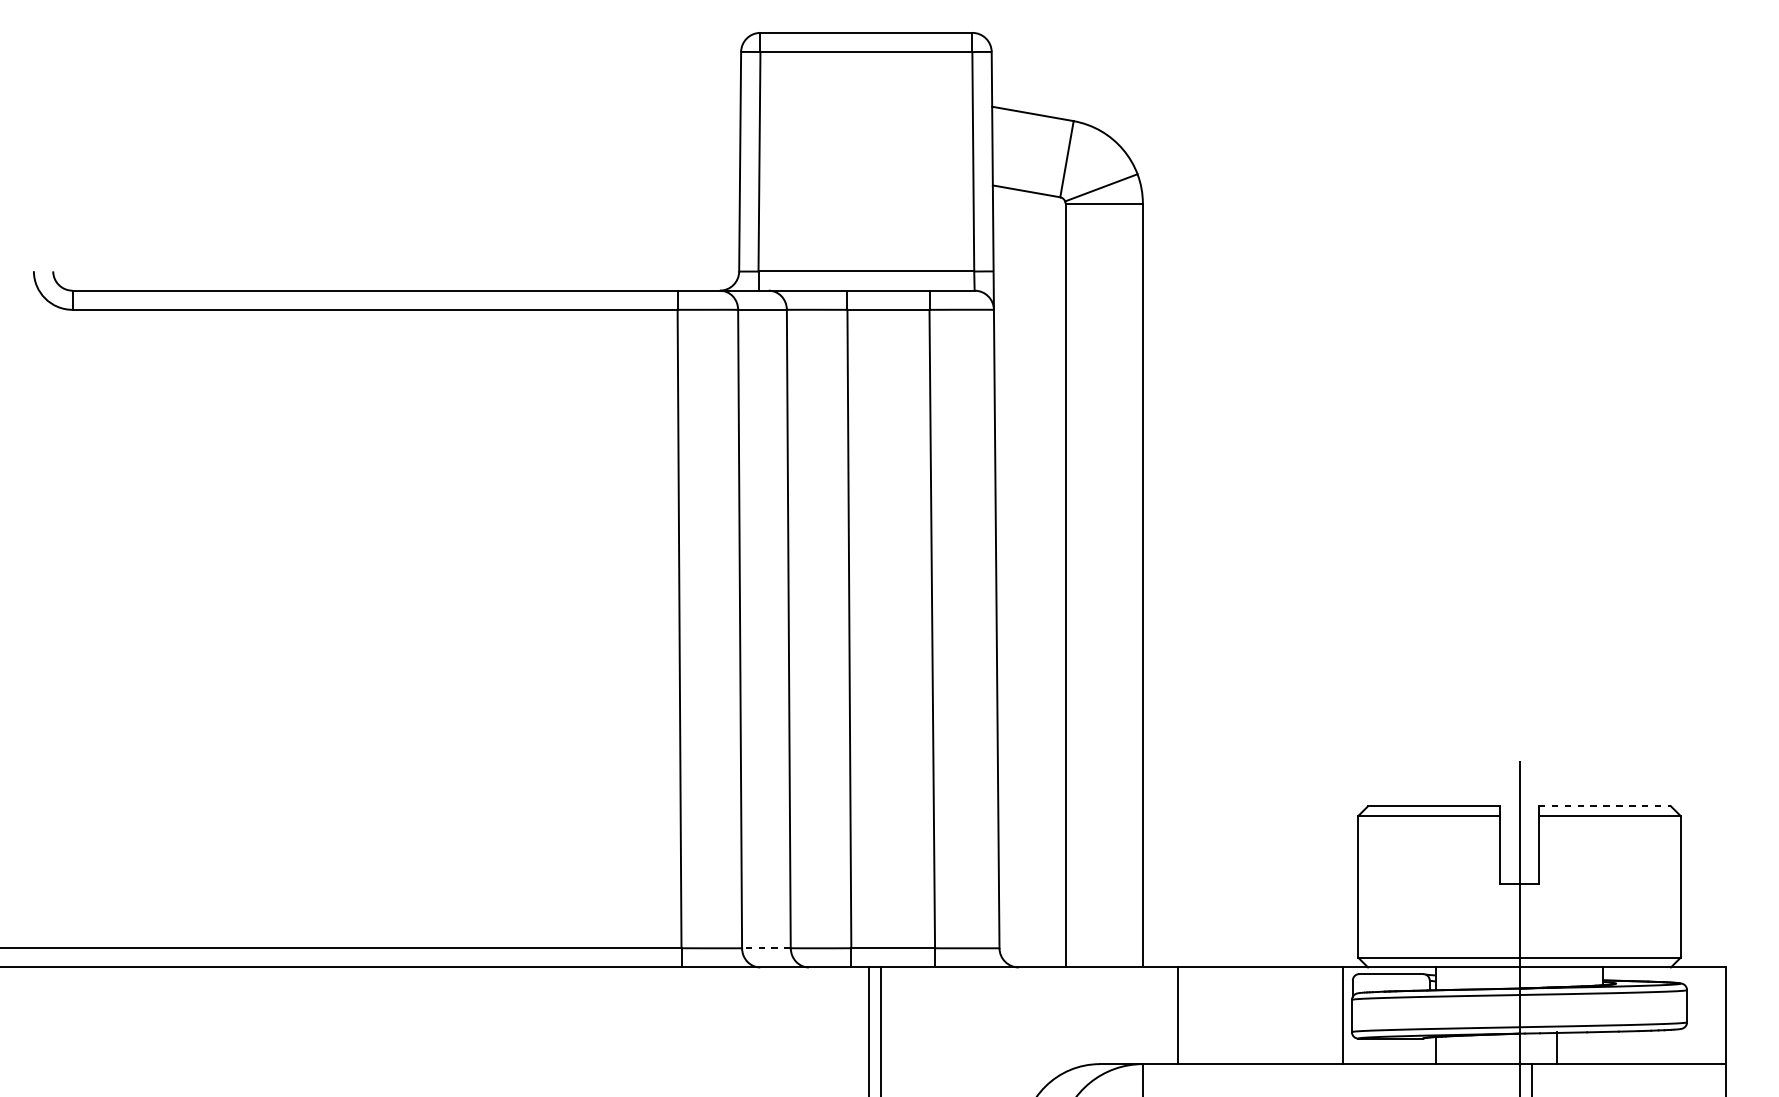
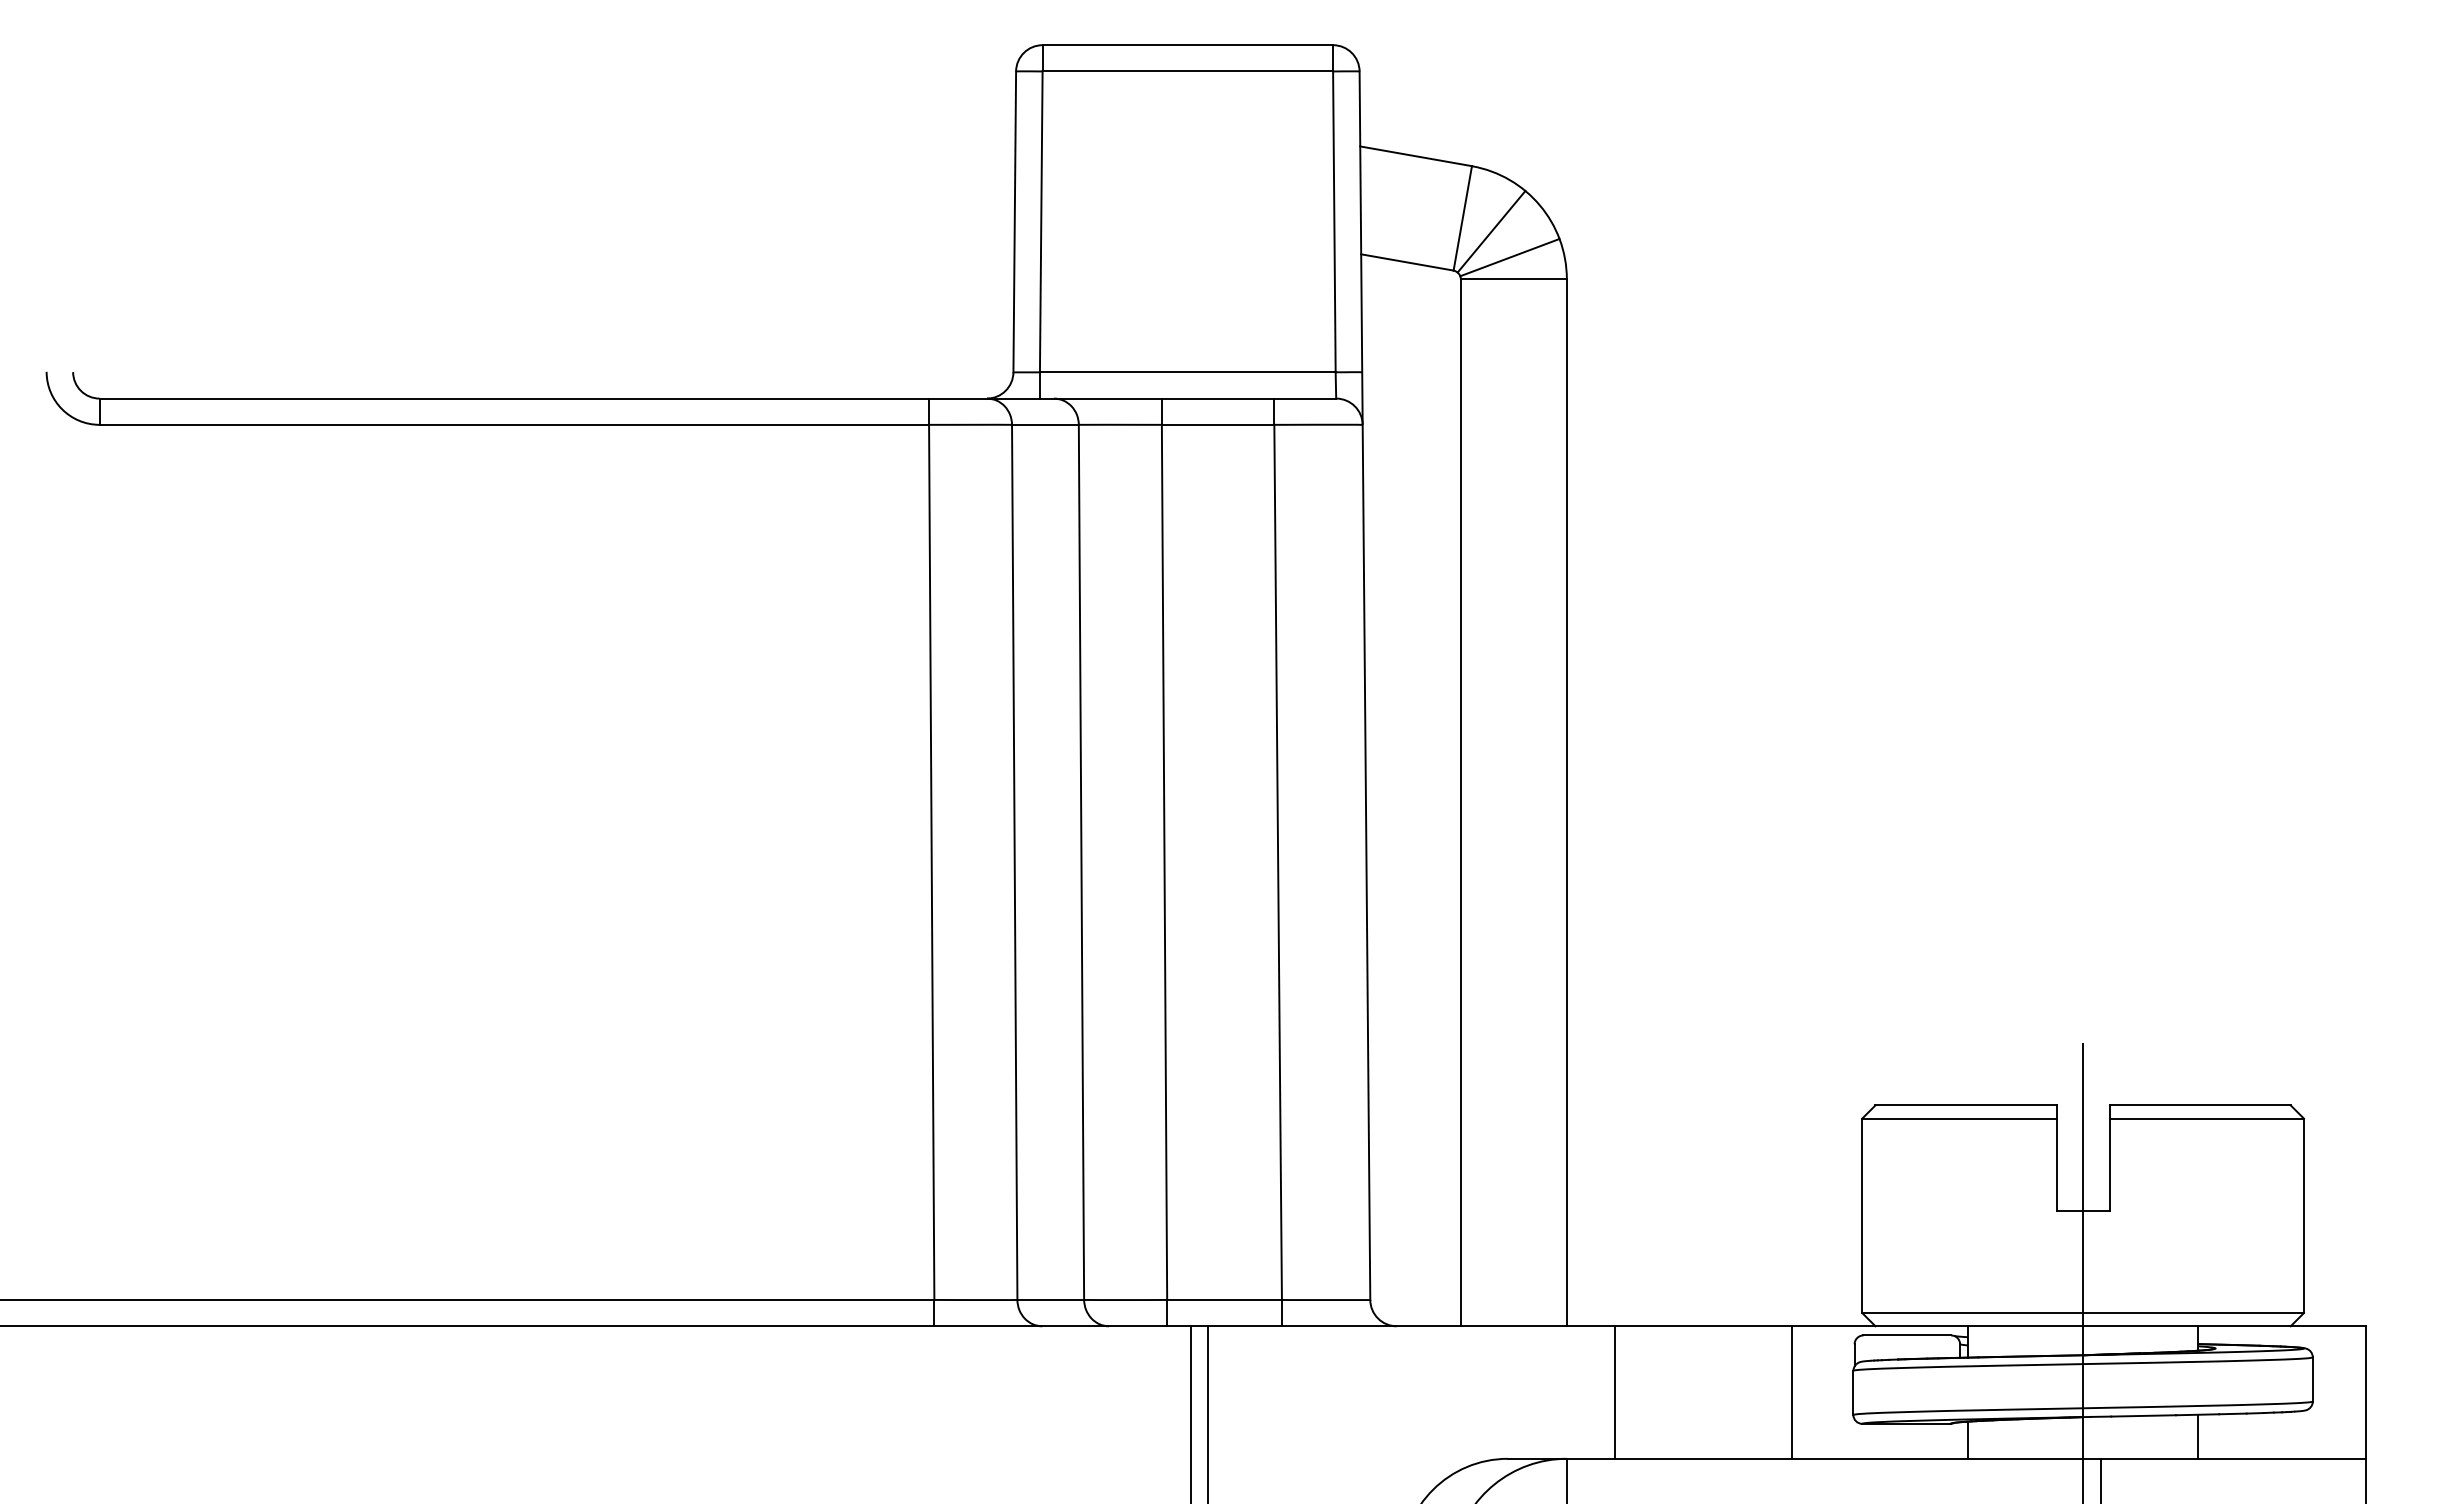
line: (1087, 168) -> (1491, 231), added
line: (1605, 806) -> (2200, 1105), dashed -> solid
line: (766, 947) -> (1050, 1299), dashed -> solid
line: (1343, 1015) -> (1791, 1392), moved
line: (1557, 1047) -> (2198, 1436), moved

